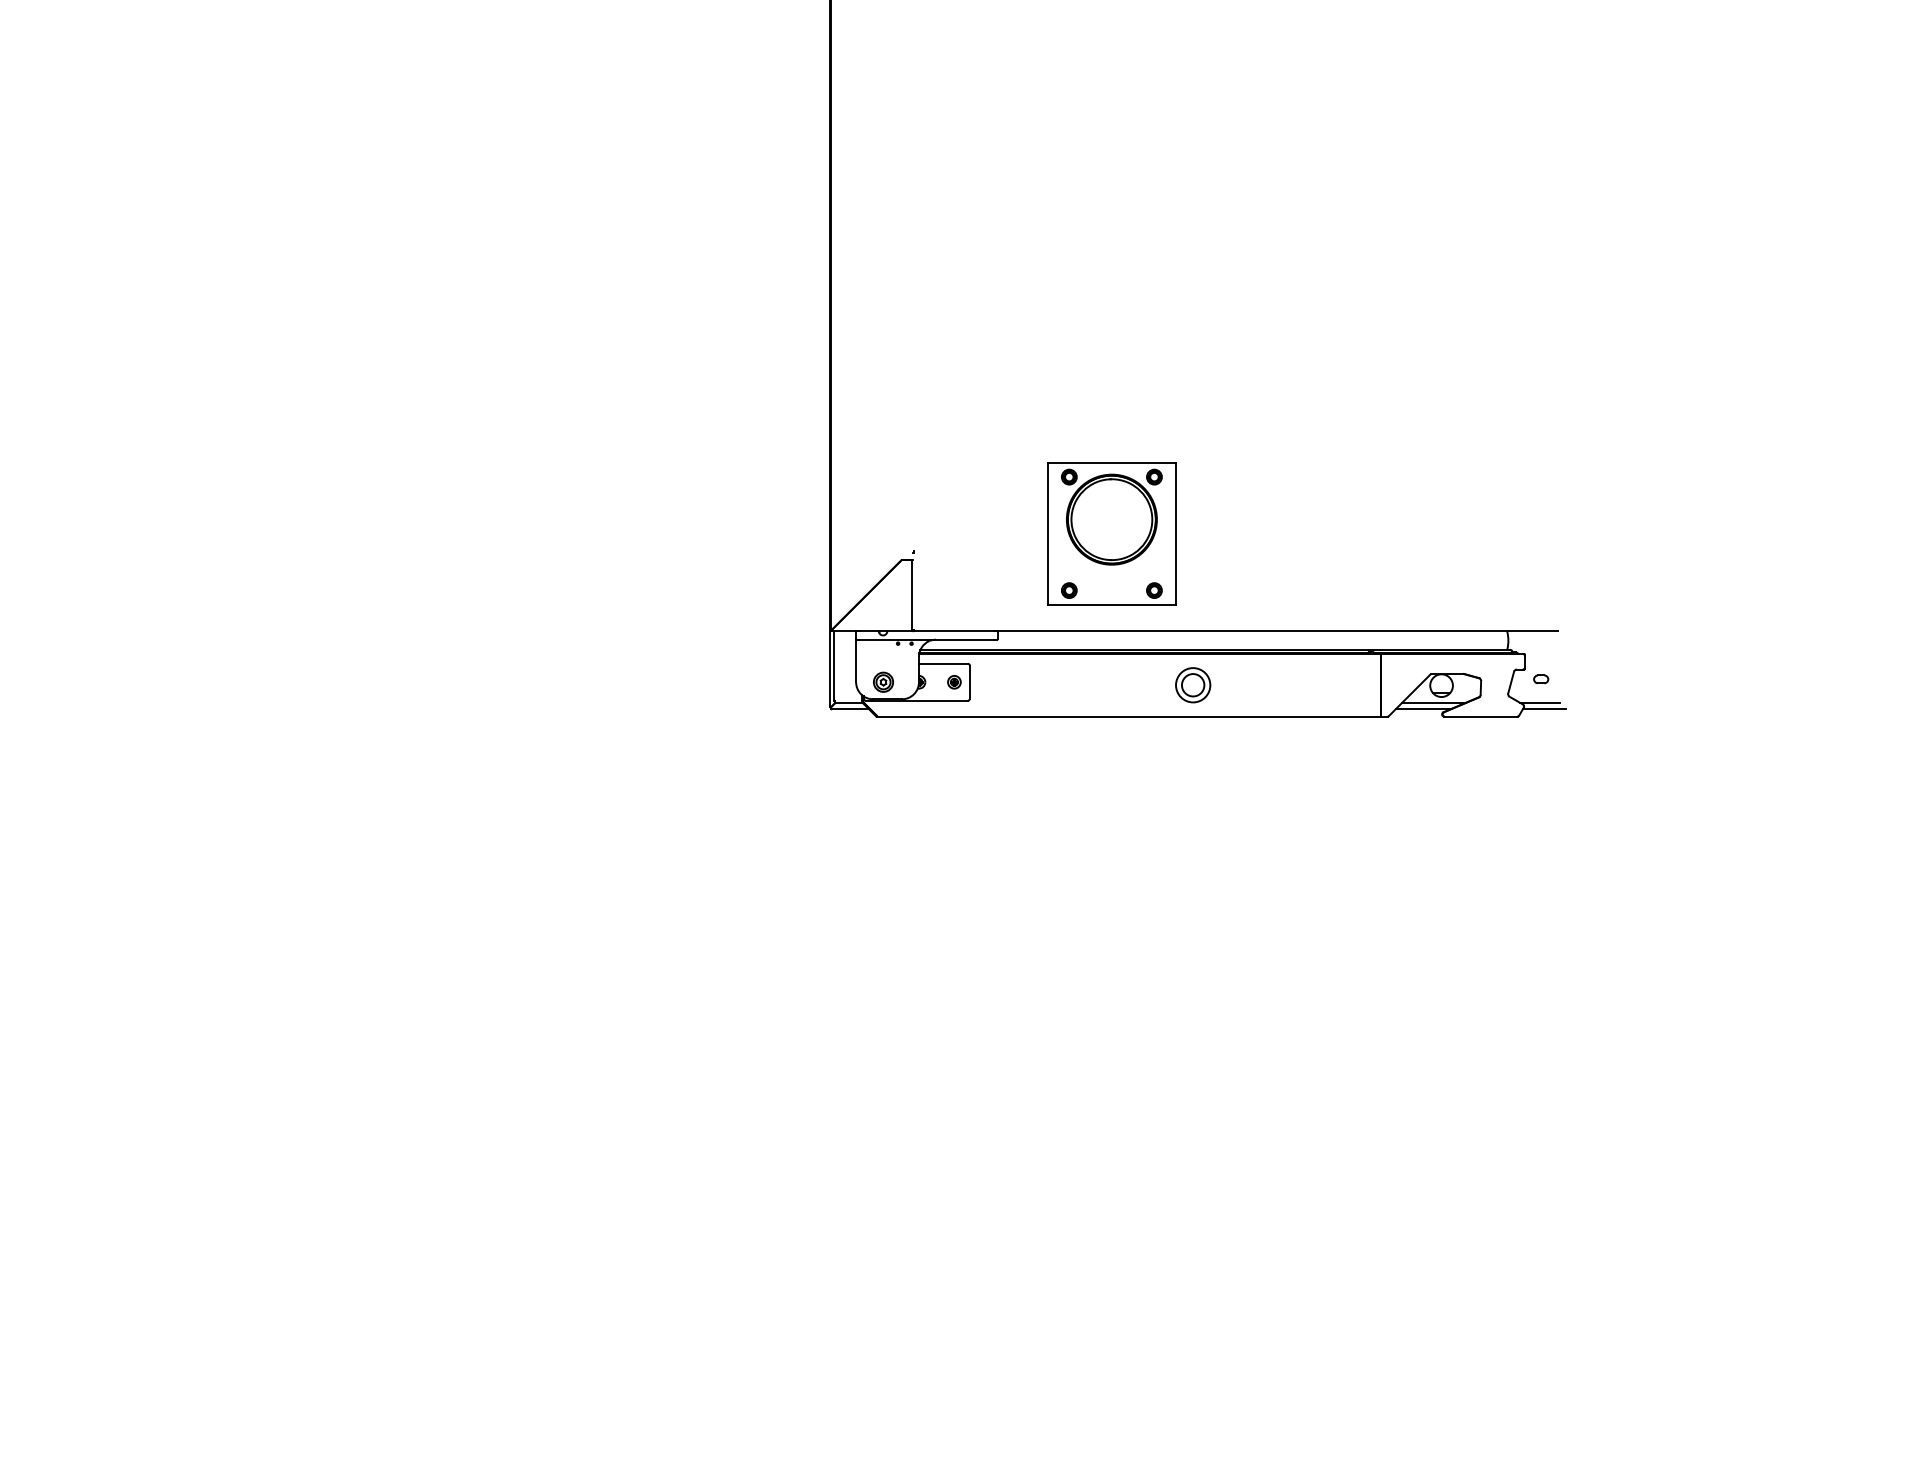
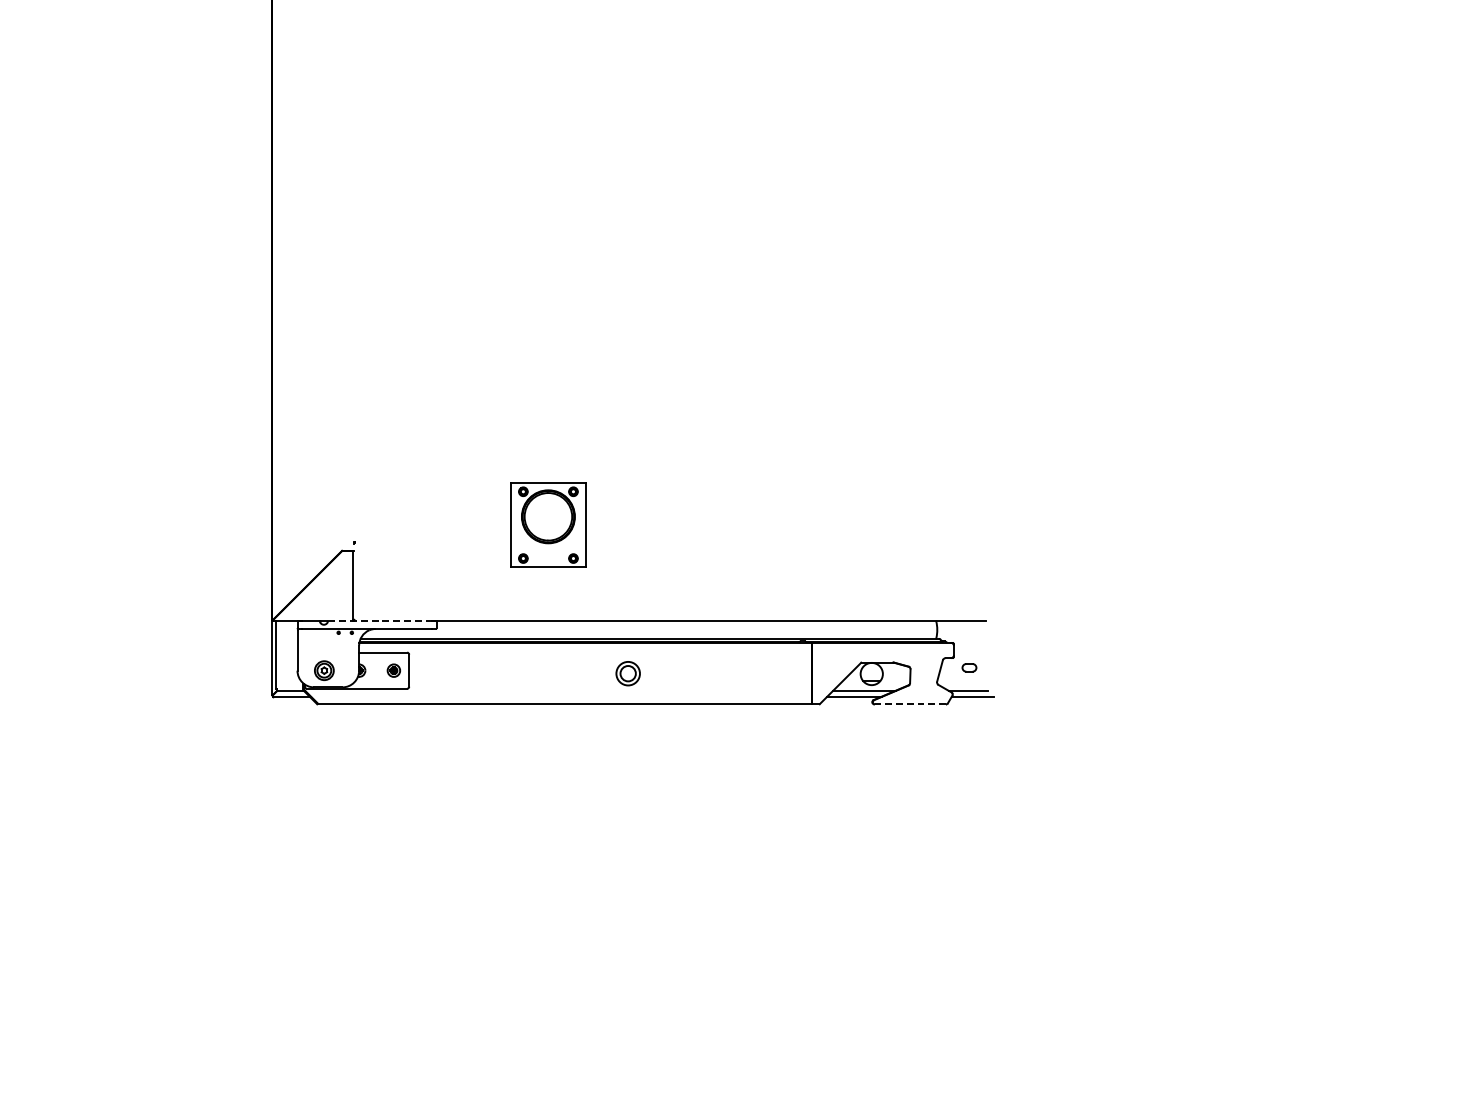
part: (1111, 533) -> (547, 524), size x0.6
line: (940, 631) -> (380, 620), solid -> dashed
part: (1193, 685) -> (628, 673), size x0.7
line: (1480, 716) -> (909, 704), solid -> dashed

